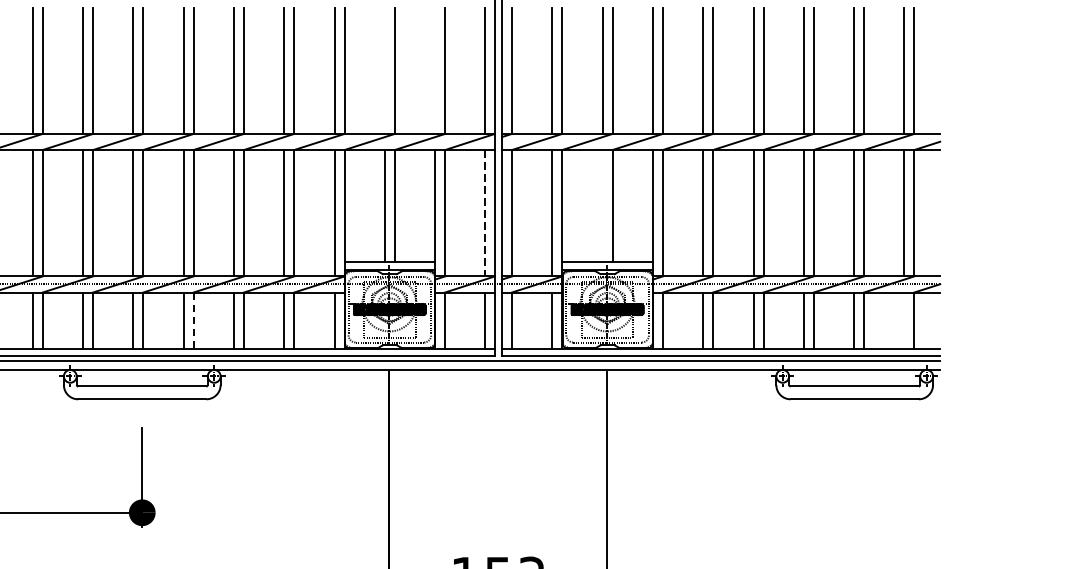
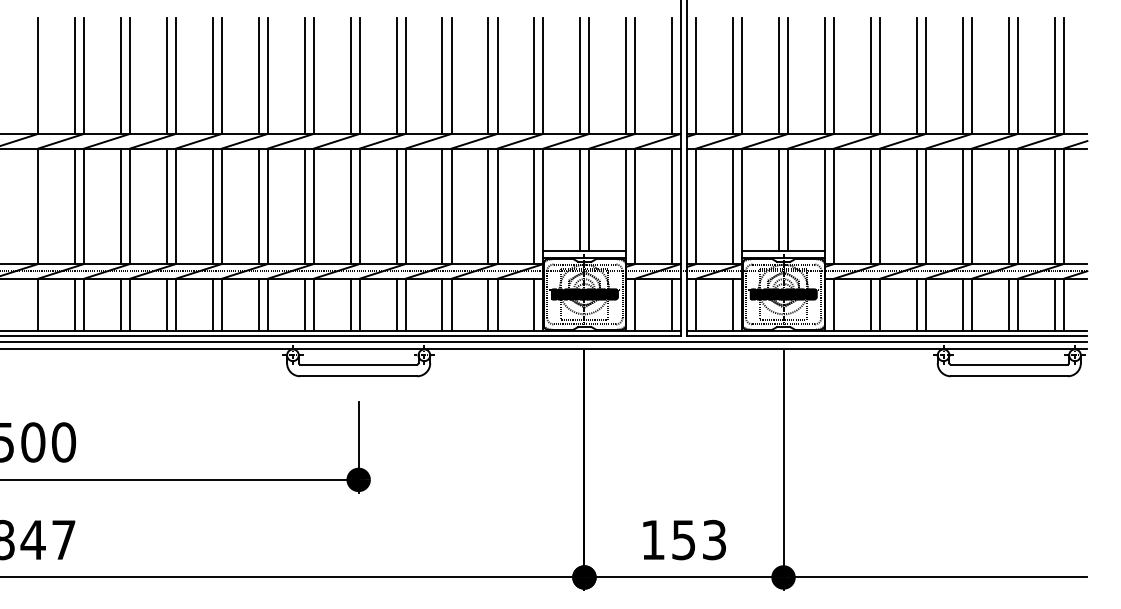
line: (385, 69) -> (580, 75), added
line: (435, 69) -> (626, 75), added
line: (603, 205) -> (779, 199), added
line: (484, 213) -> (671, 206), dashed -> solid
line: (193, 320) -> (405, 304), dashed -> solid
line: (904, 320) -> (1054, 304), added

